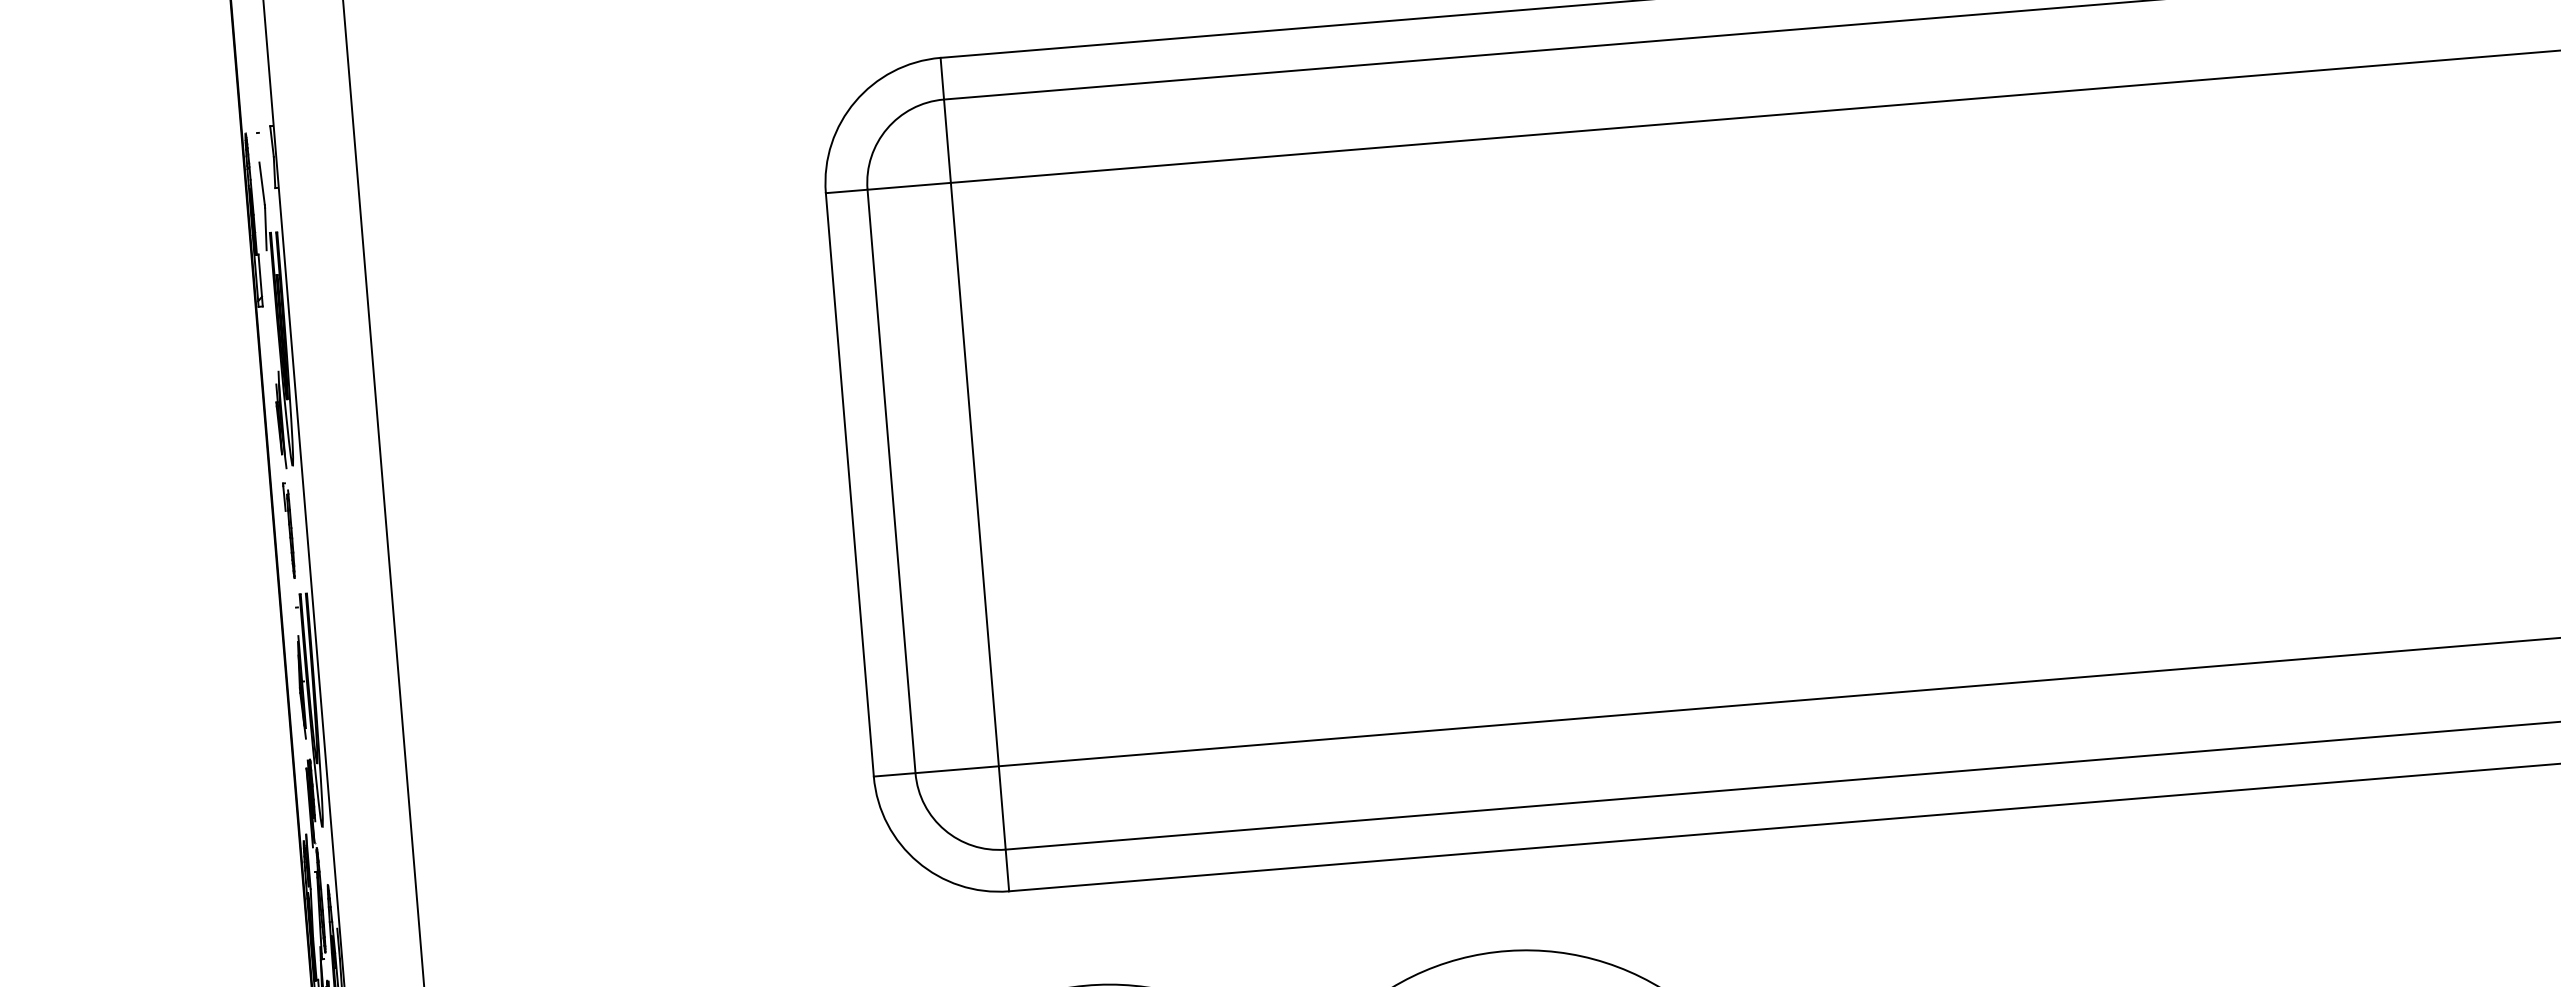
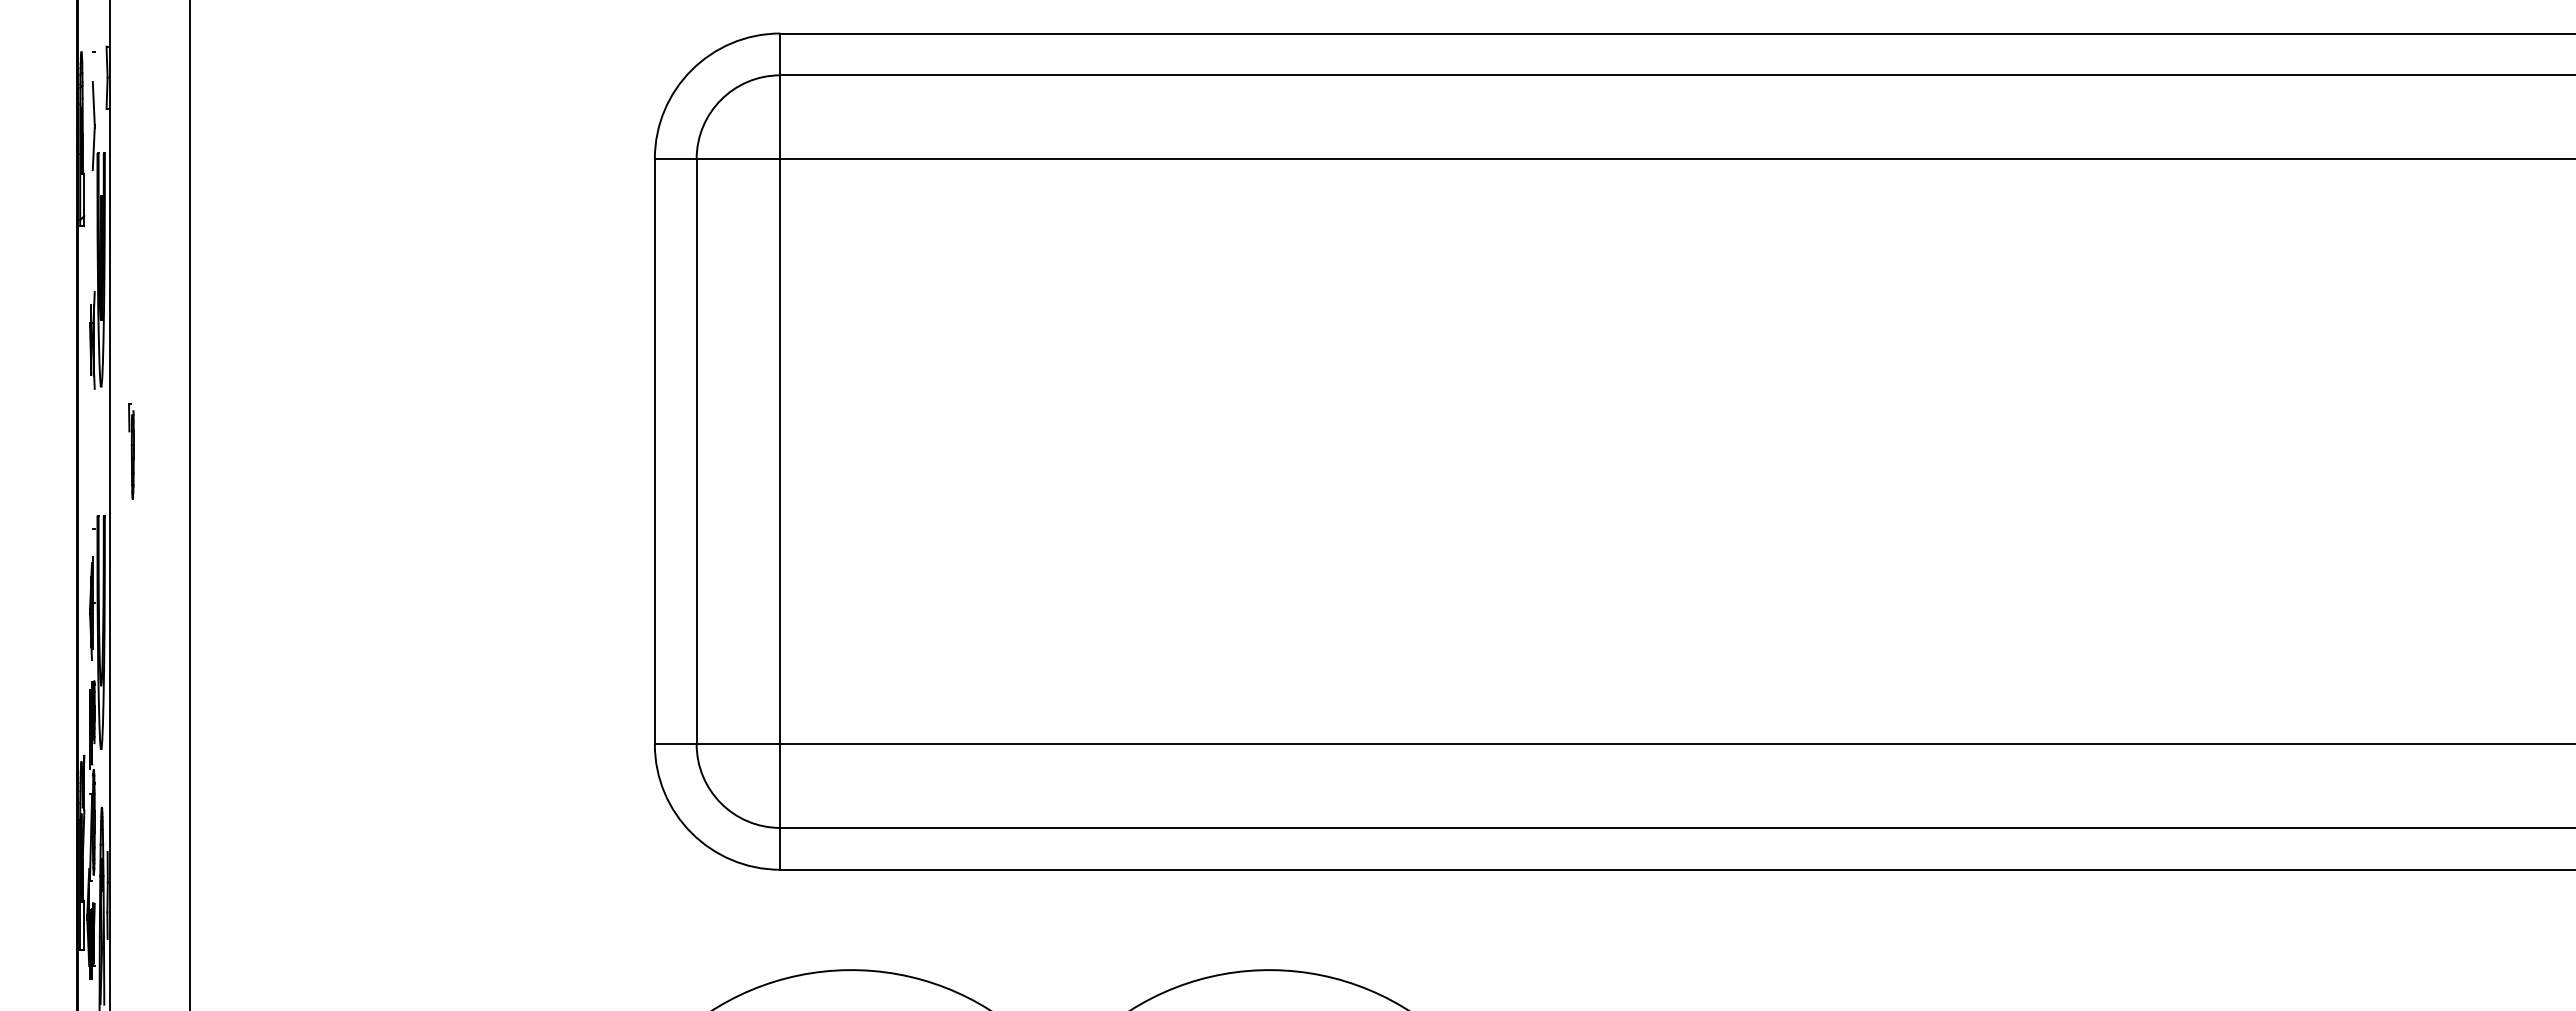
part: (289, 530) -> (131, 451), moved

